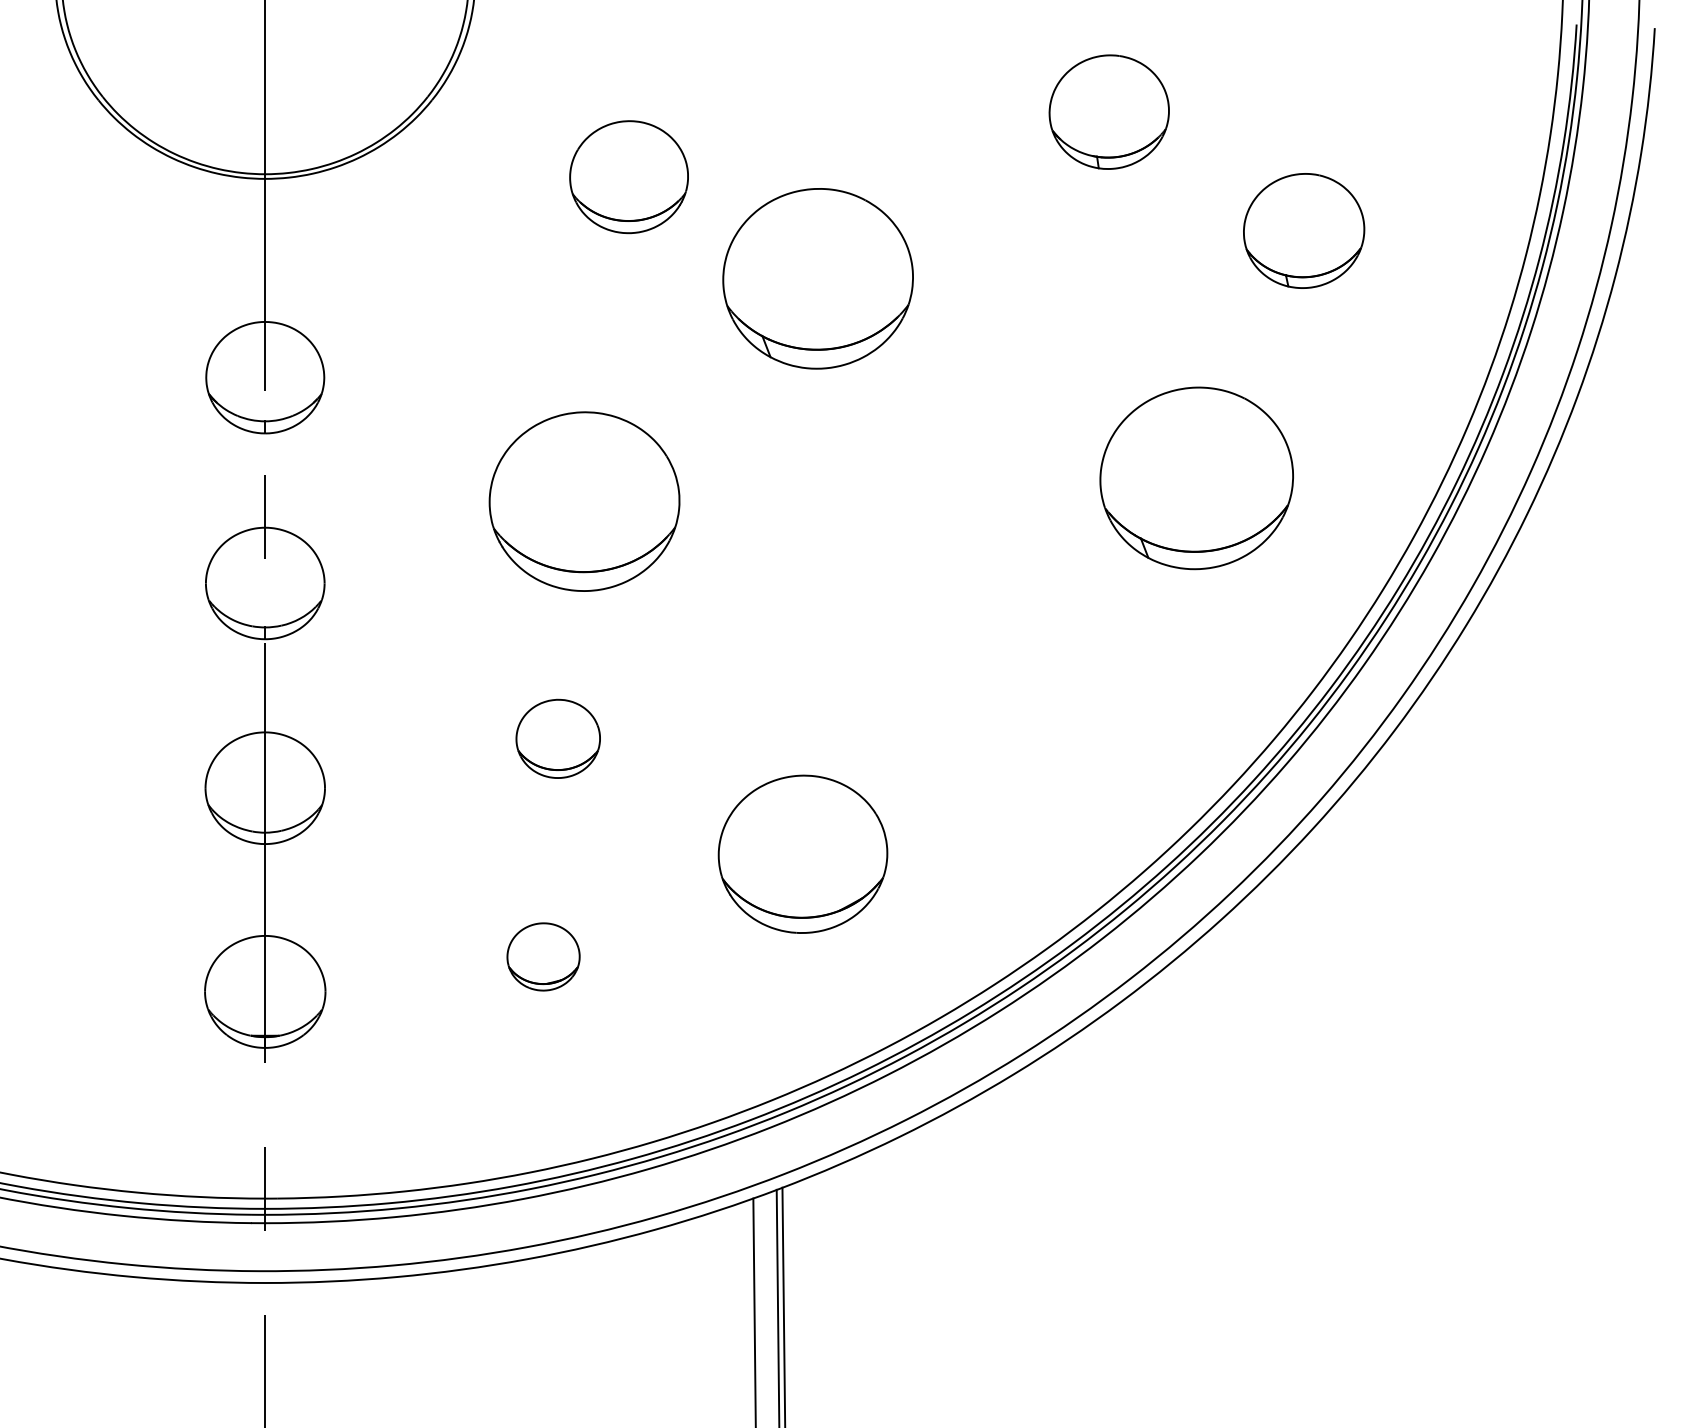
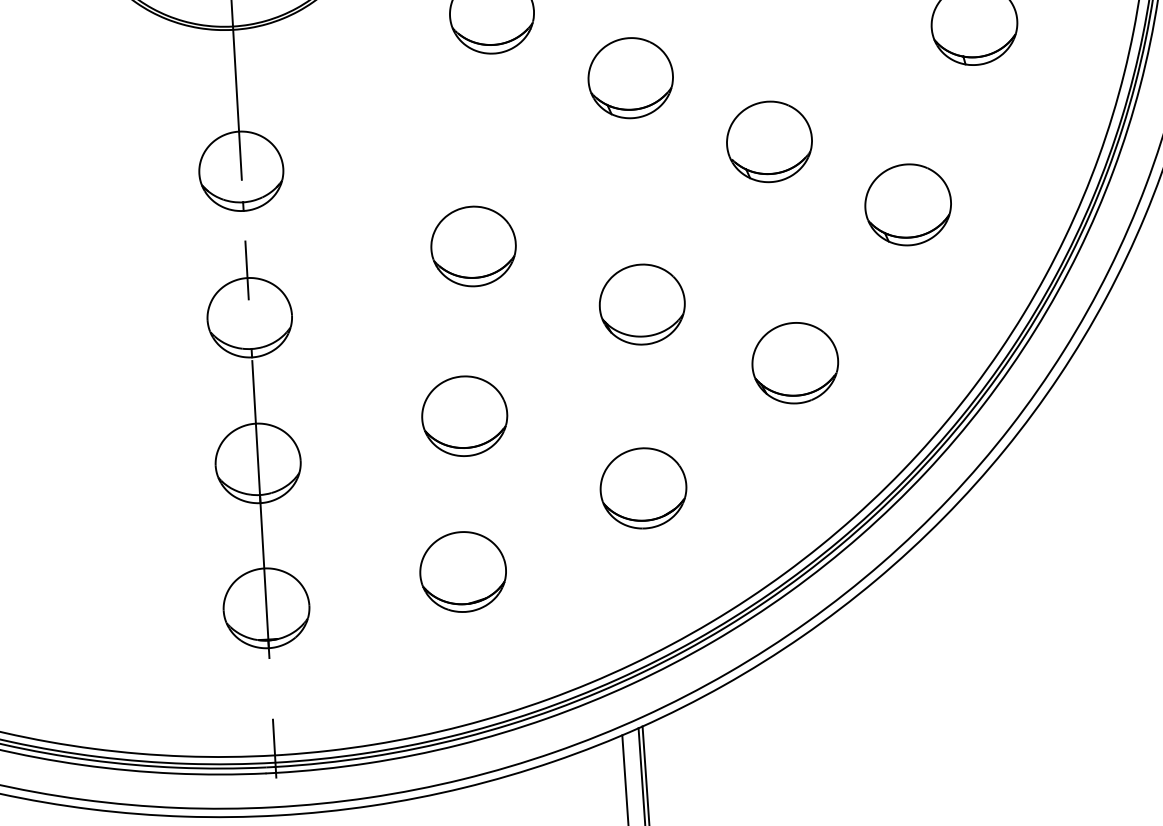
part: (818, 278) -> (630, 78), size x0.62
part: (1007, 378) -> (769, 141), added
part: (1196, 478) -> (908, 204), size x0.62
part: (584, 501) -> (473, 246), size x0.62
part: (815, 596) -> (641, 304), added
part: (1025, 690) -> (795, 362), added
part: (557, 738) -> (464, 416), size x1.43
part: (802, 854) -> (643, 488), size x0.71
part: (543, 956) -> (463, 571), size x1.67

